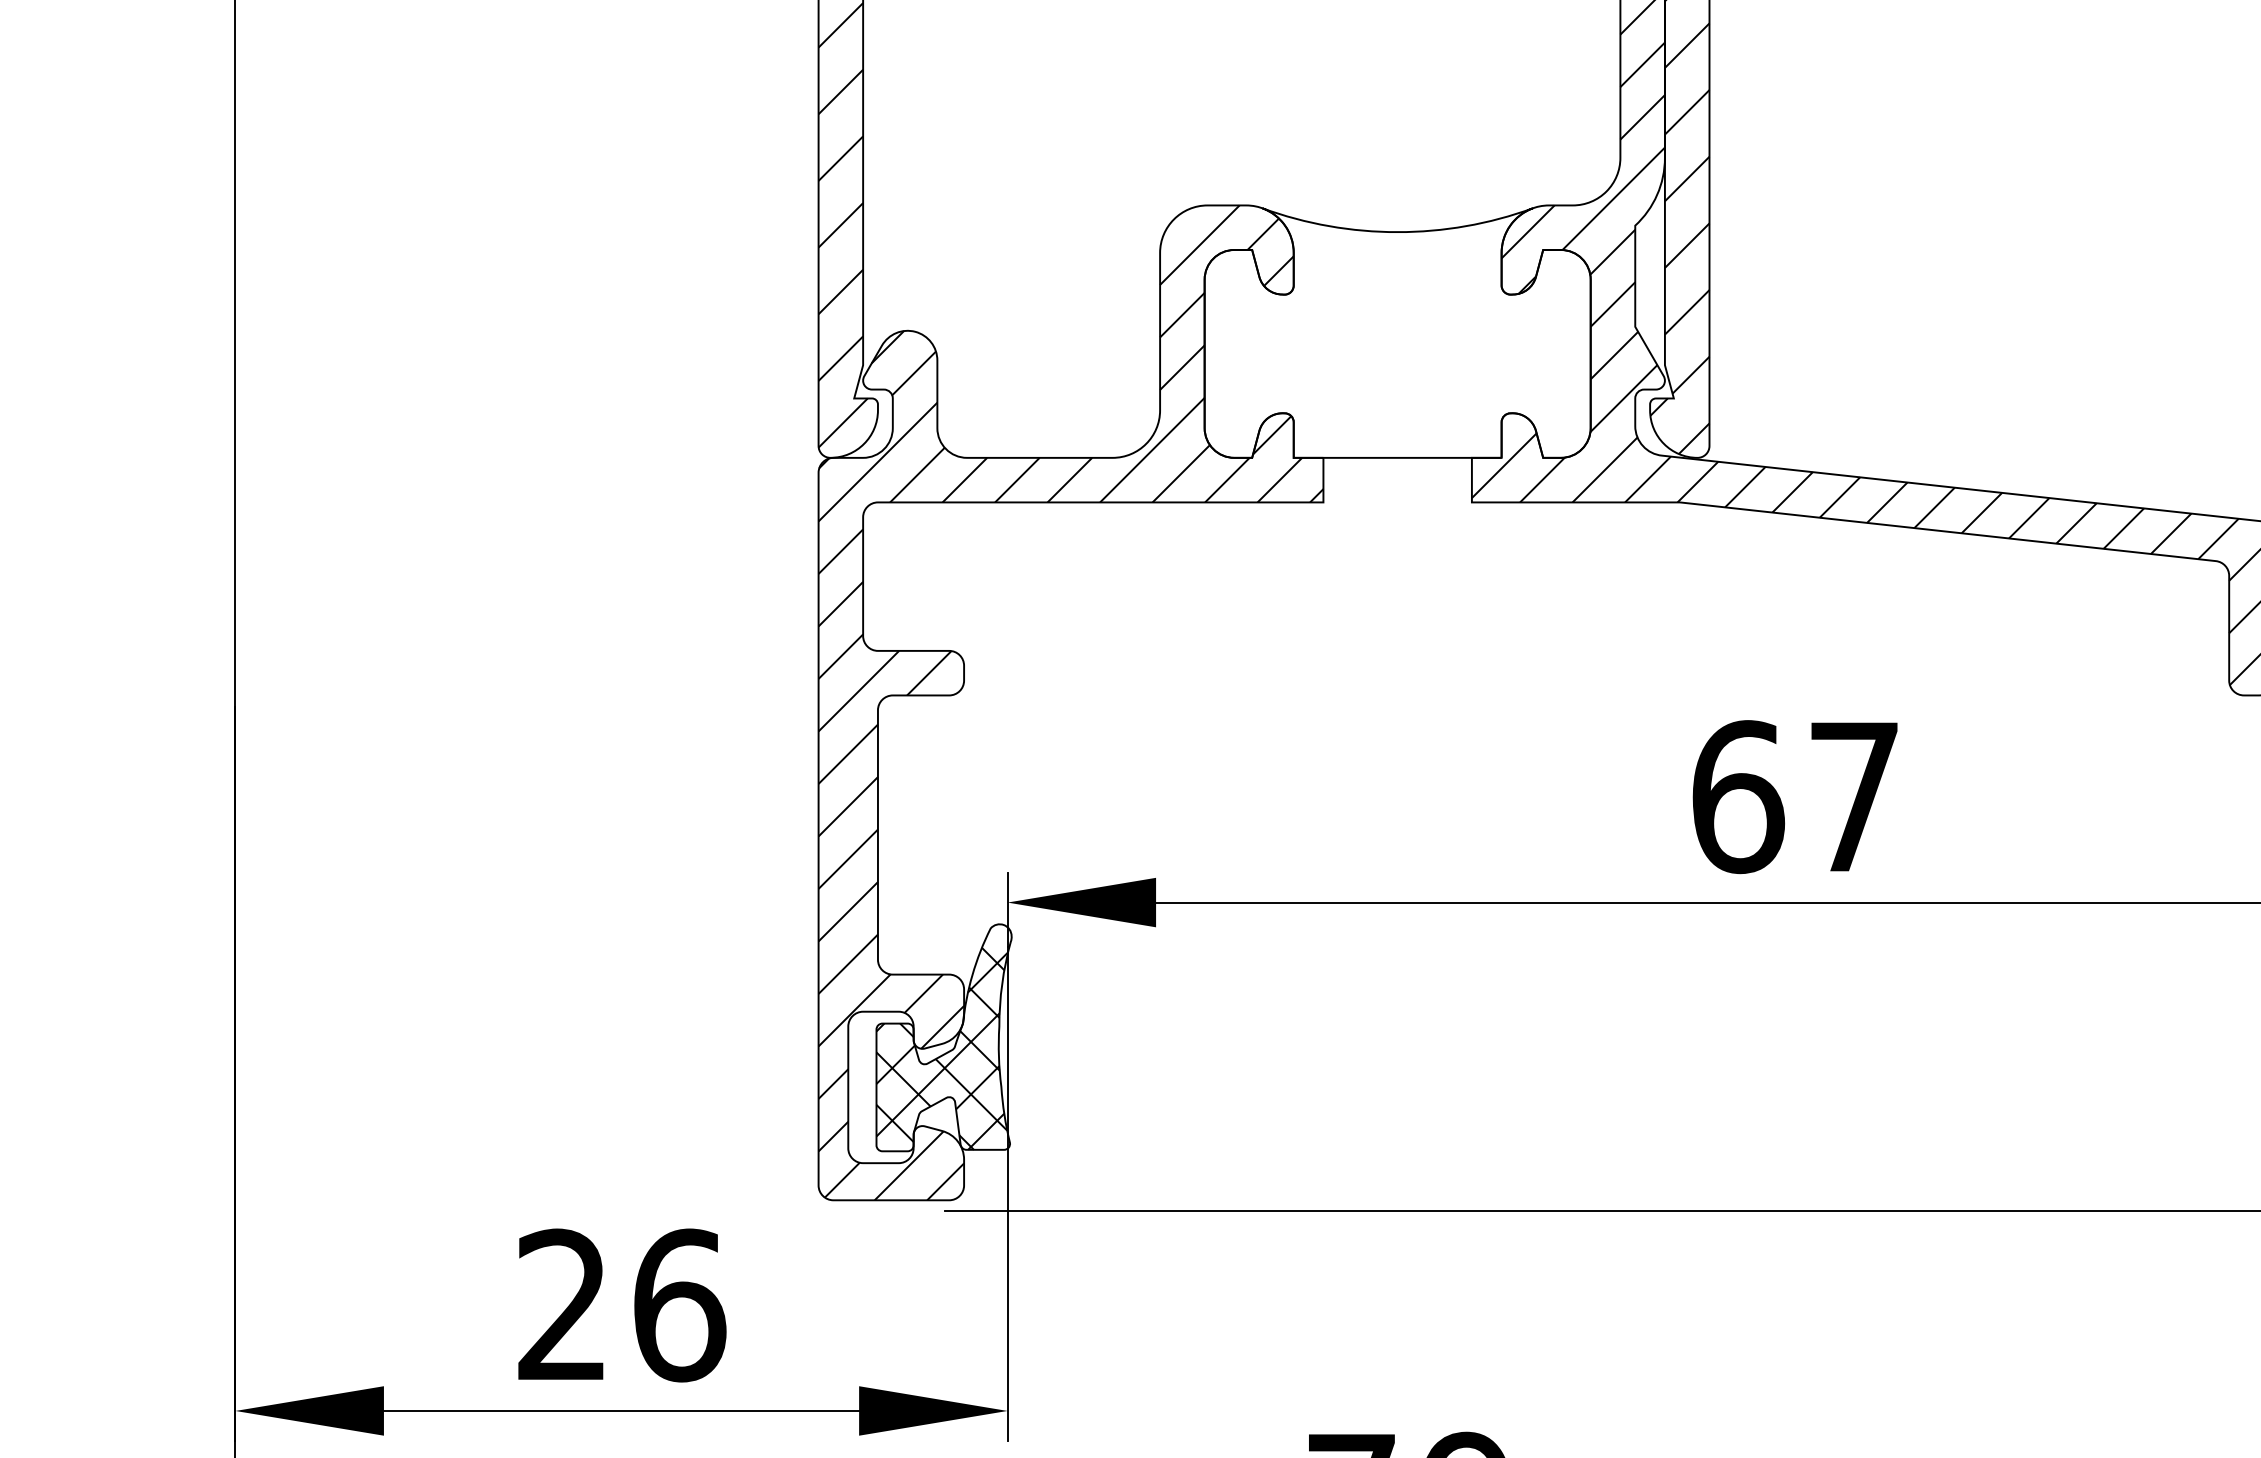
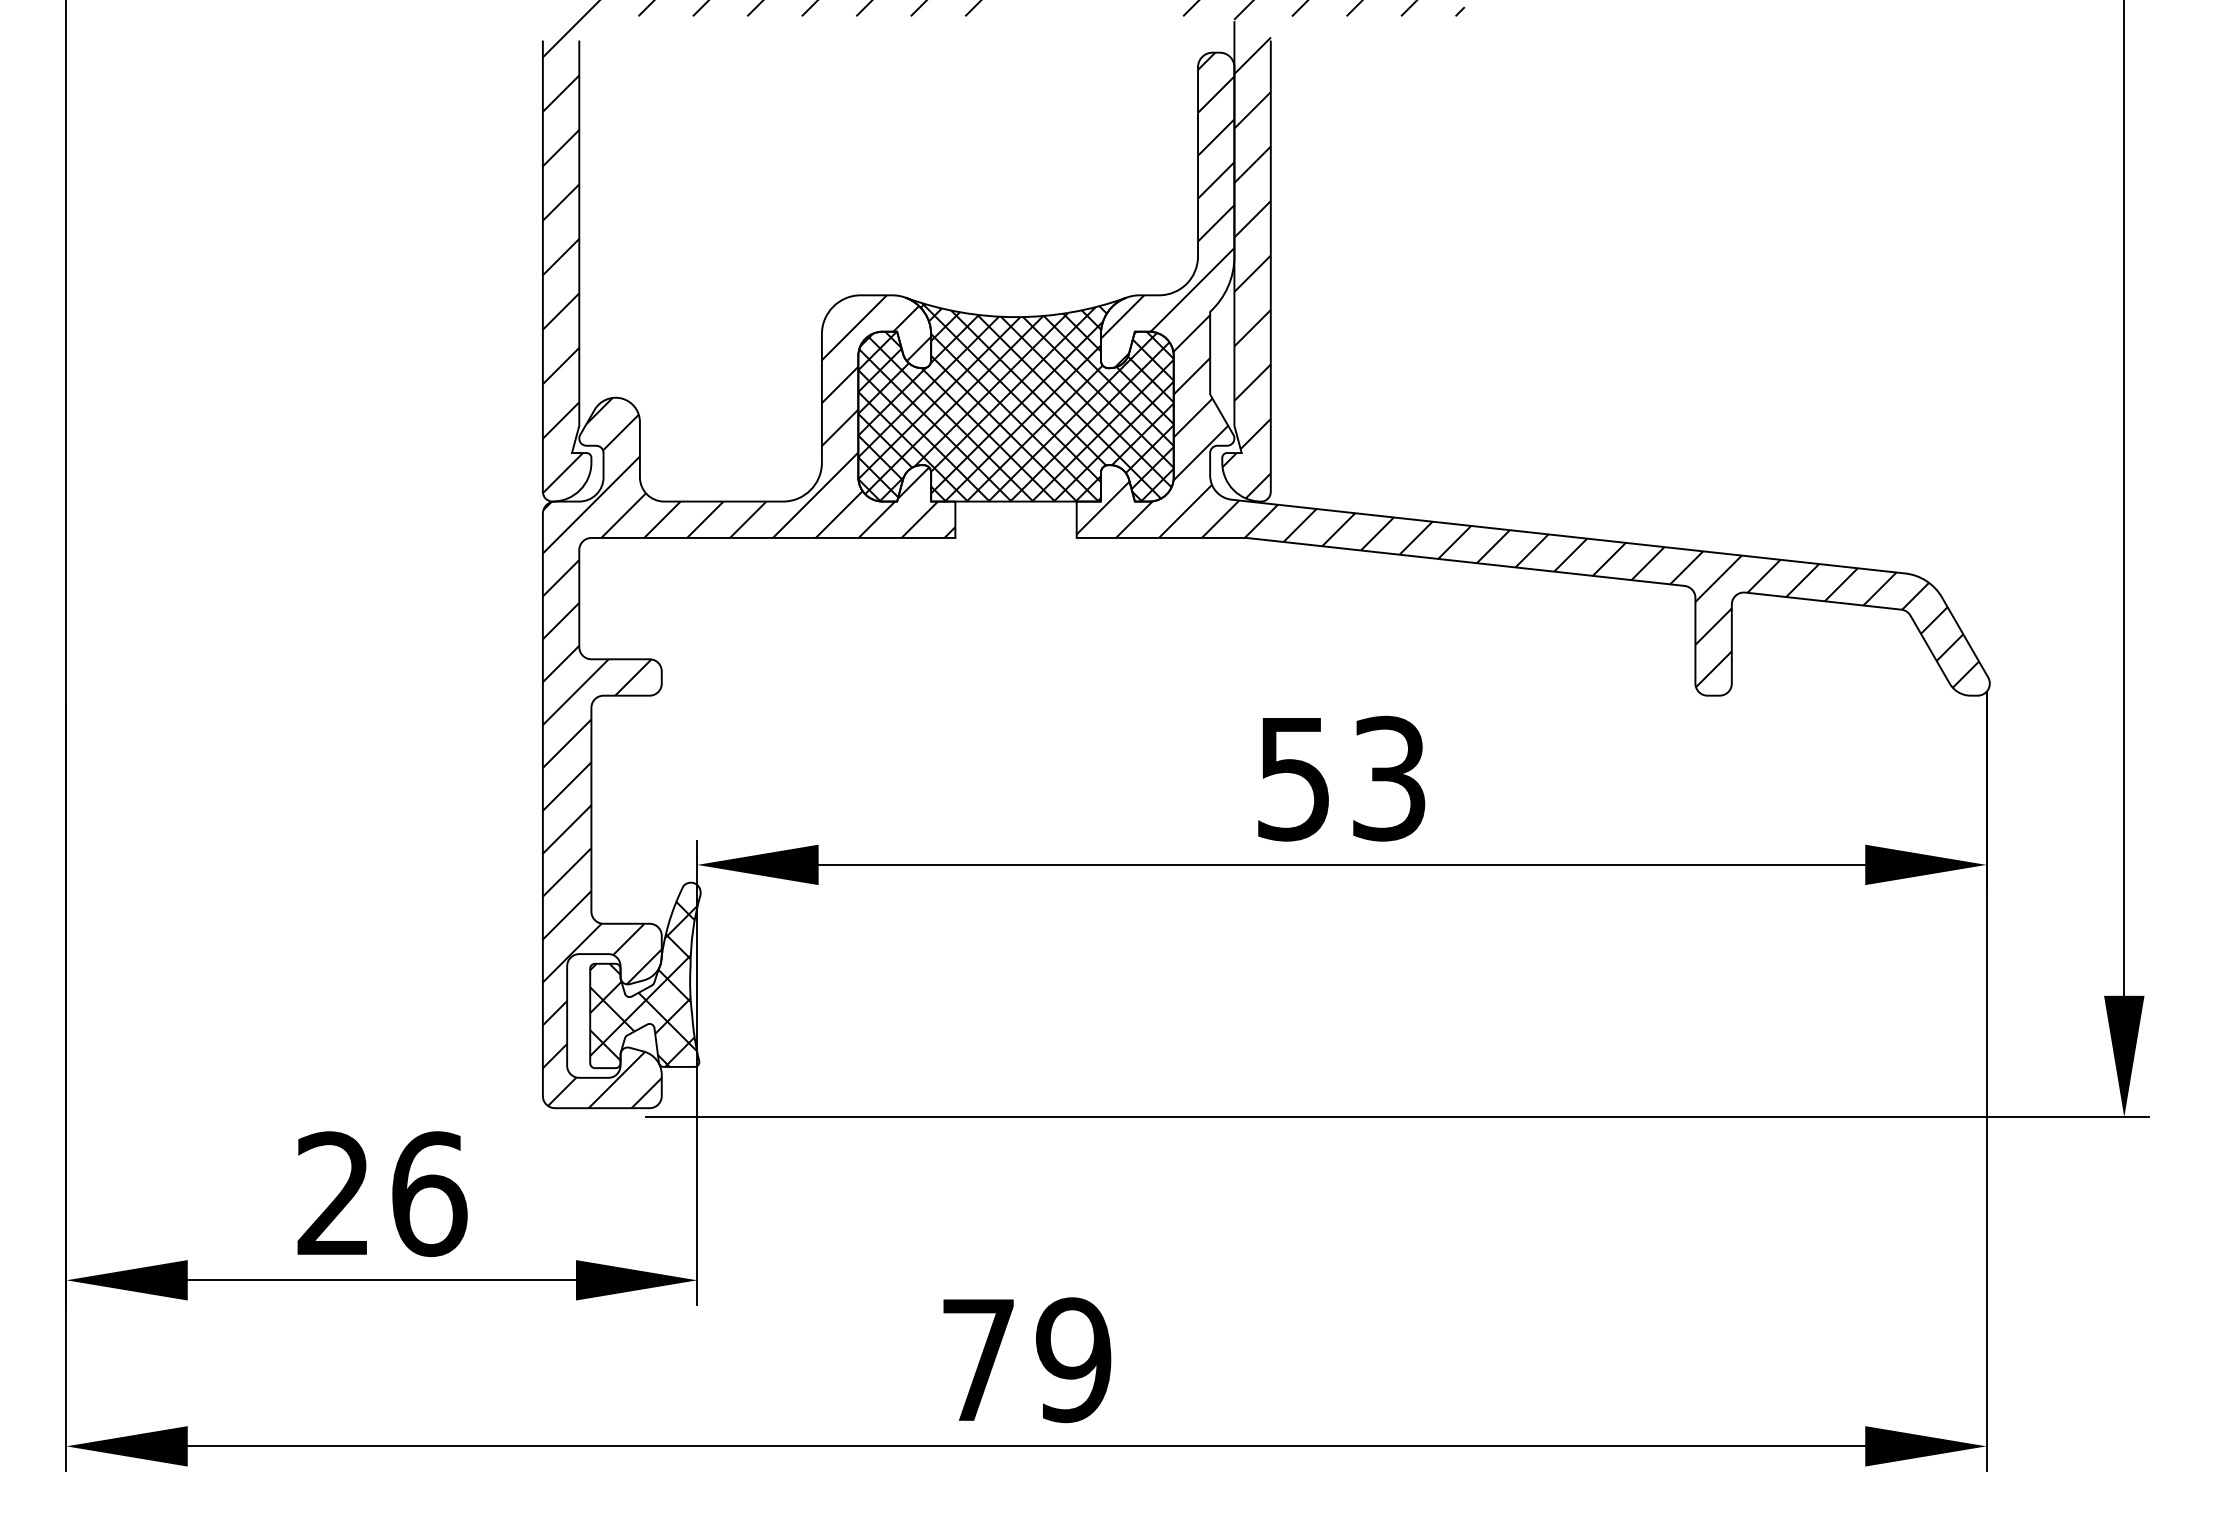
hatch: (1397, 332) -> (1015, 399), added
text: (1796, 796) -> (1341, 778), 67 -> 53

